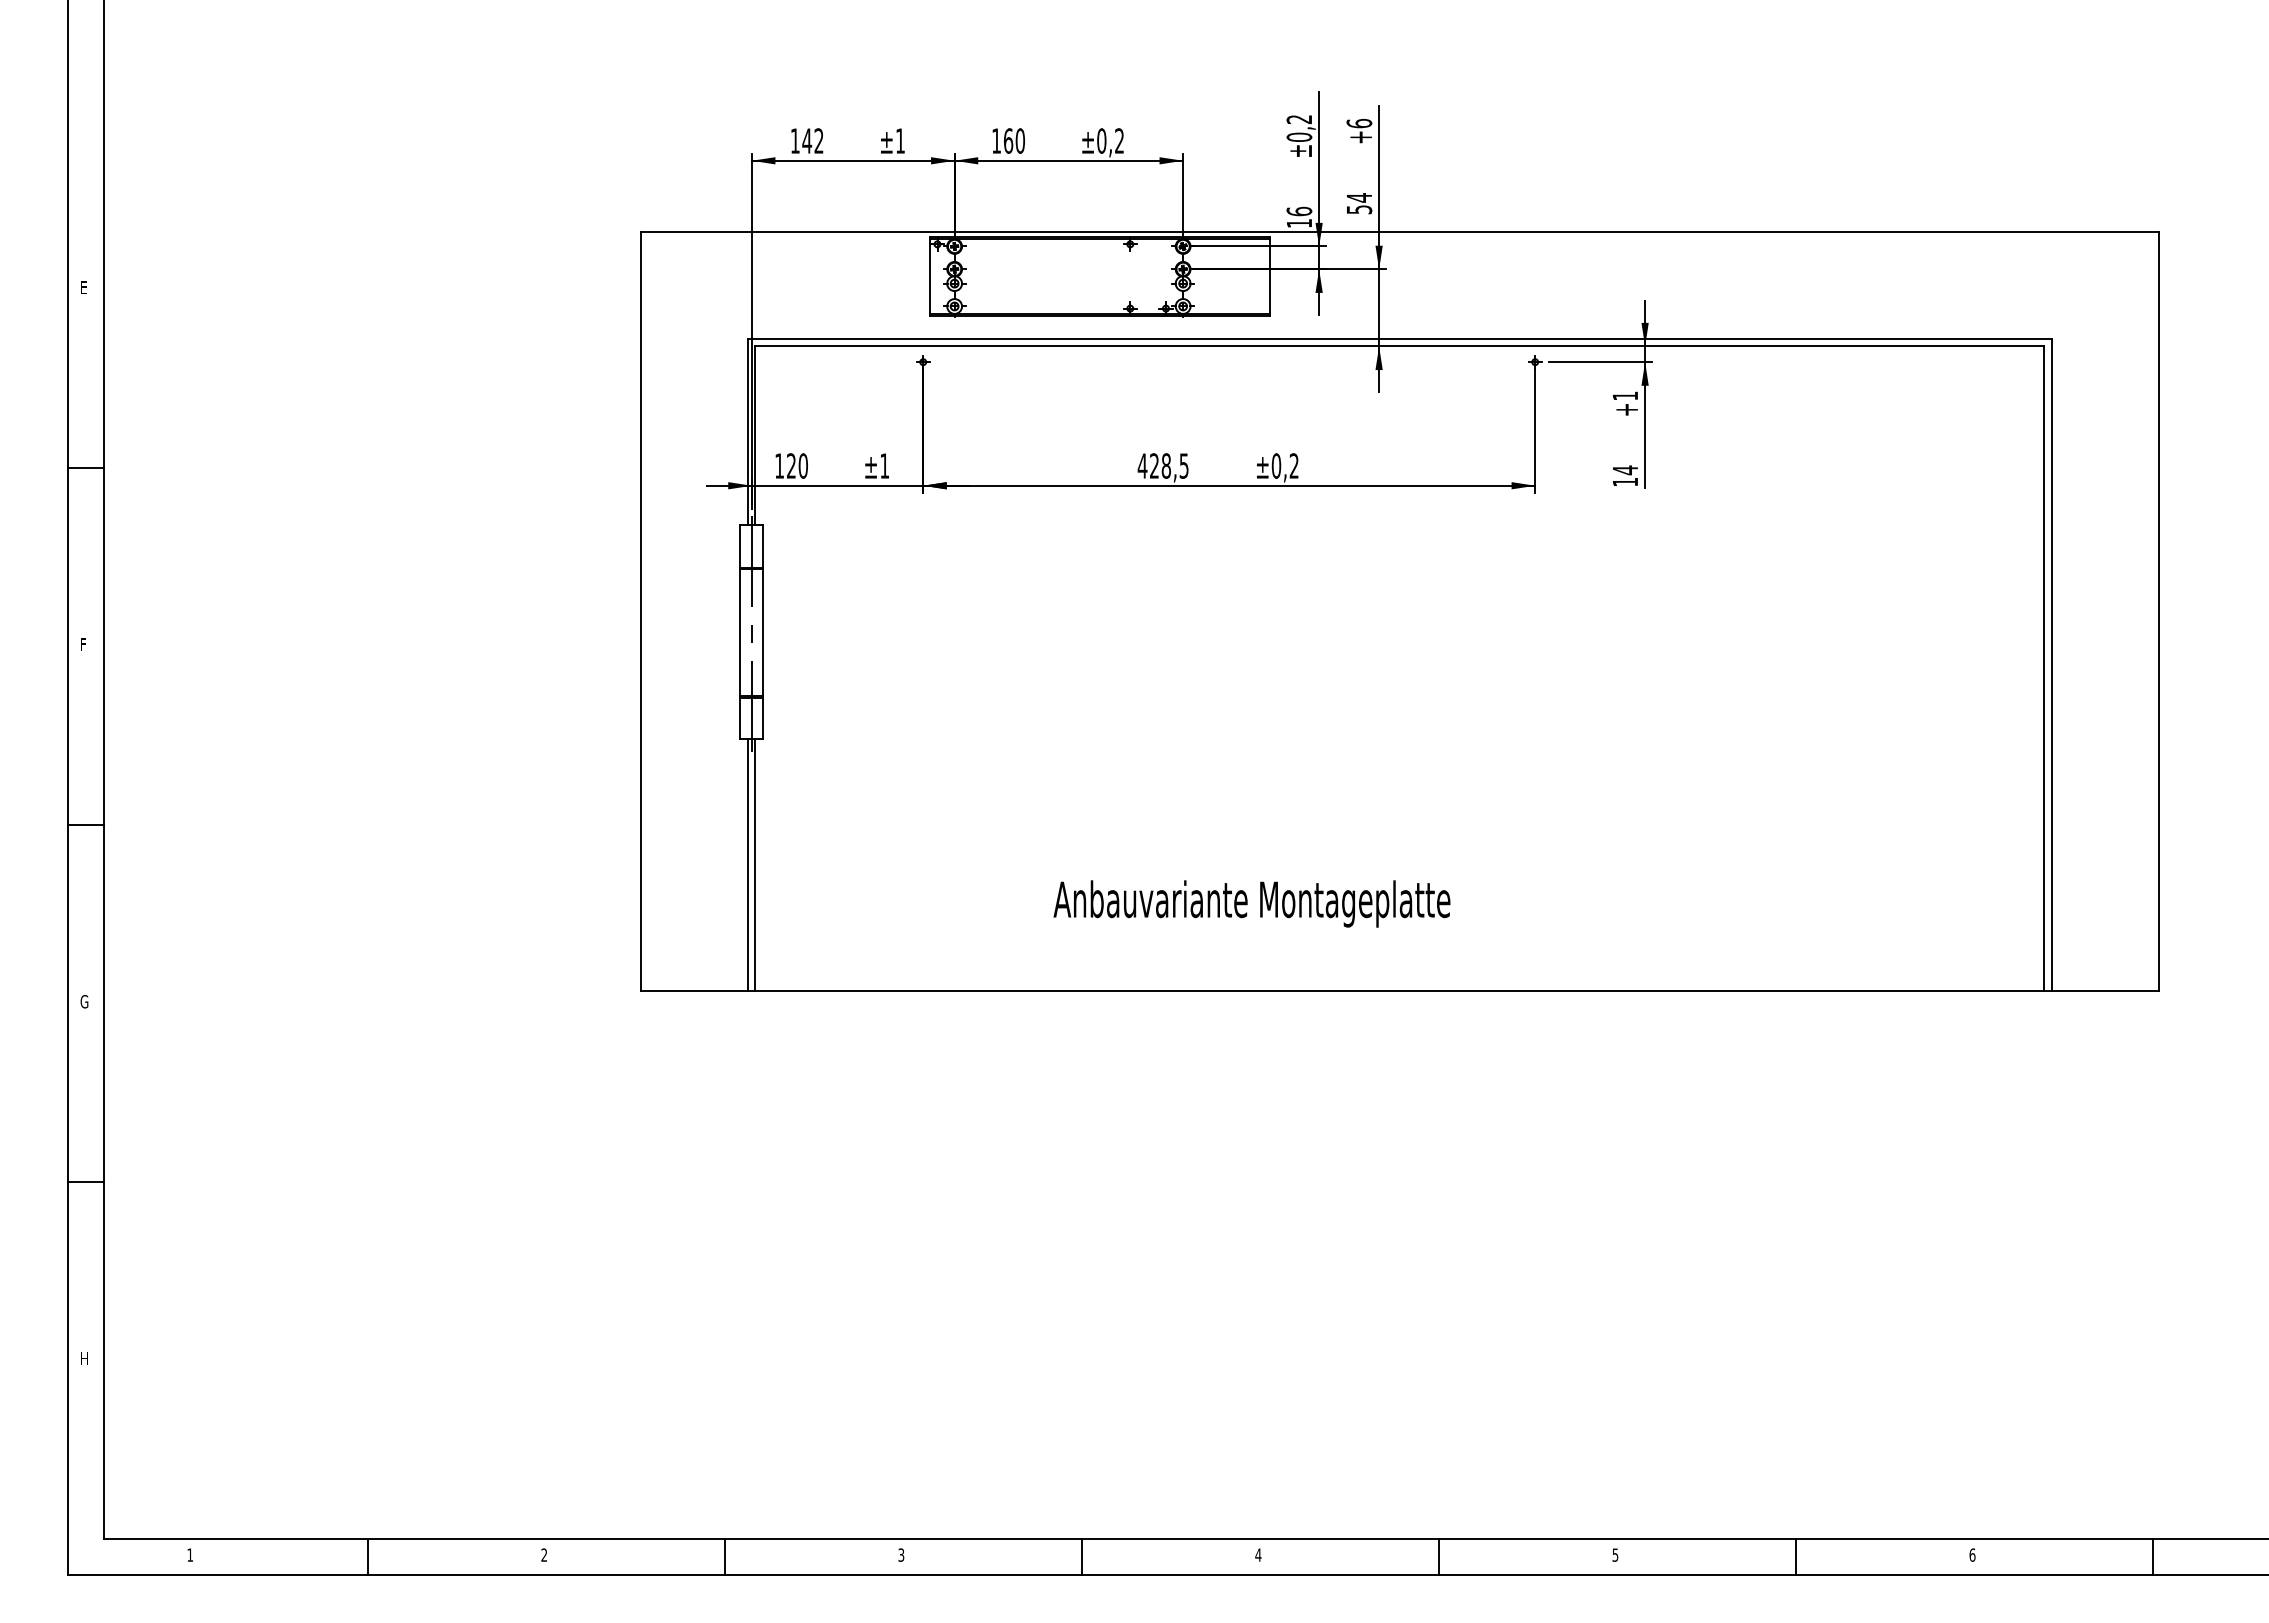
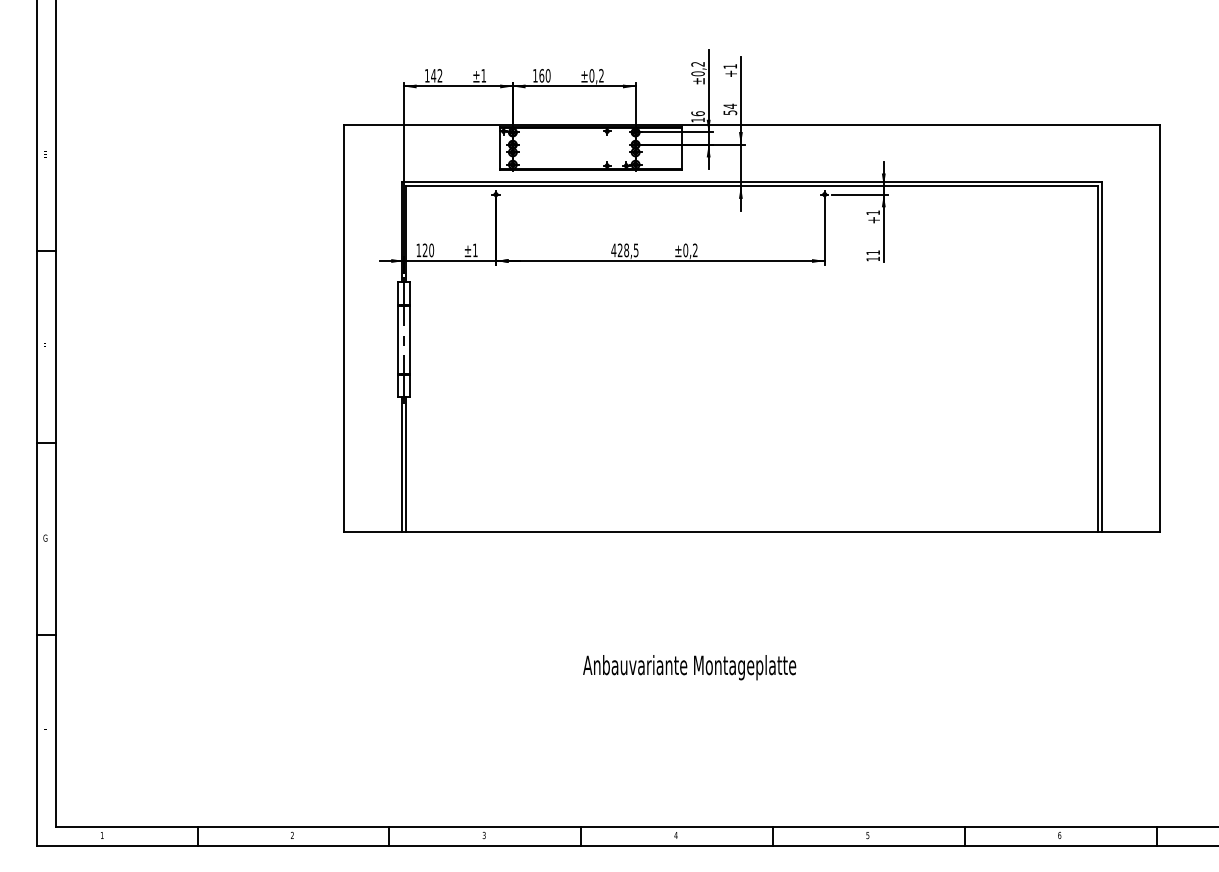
text: (1359, 123) -> (730, 66), +6 -> +1
text: (1624, 469) -> (872, 252), 14 -> 11
text: (1251, 903) -> (689, 667), moved

